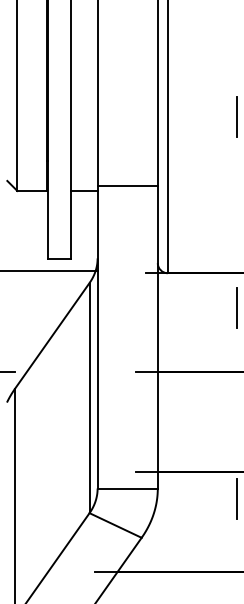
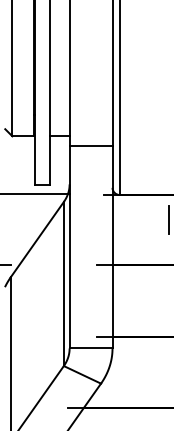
line: (236, 116) -> (168, 83), removed
line: (127, 185) -> (90, 145), moved
line: (236, 499) -> (168, 356), removed

